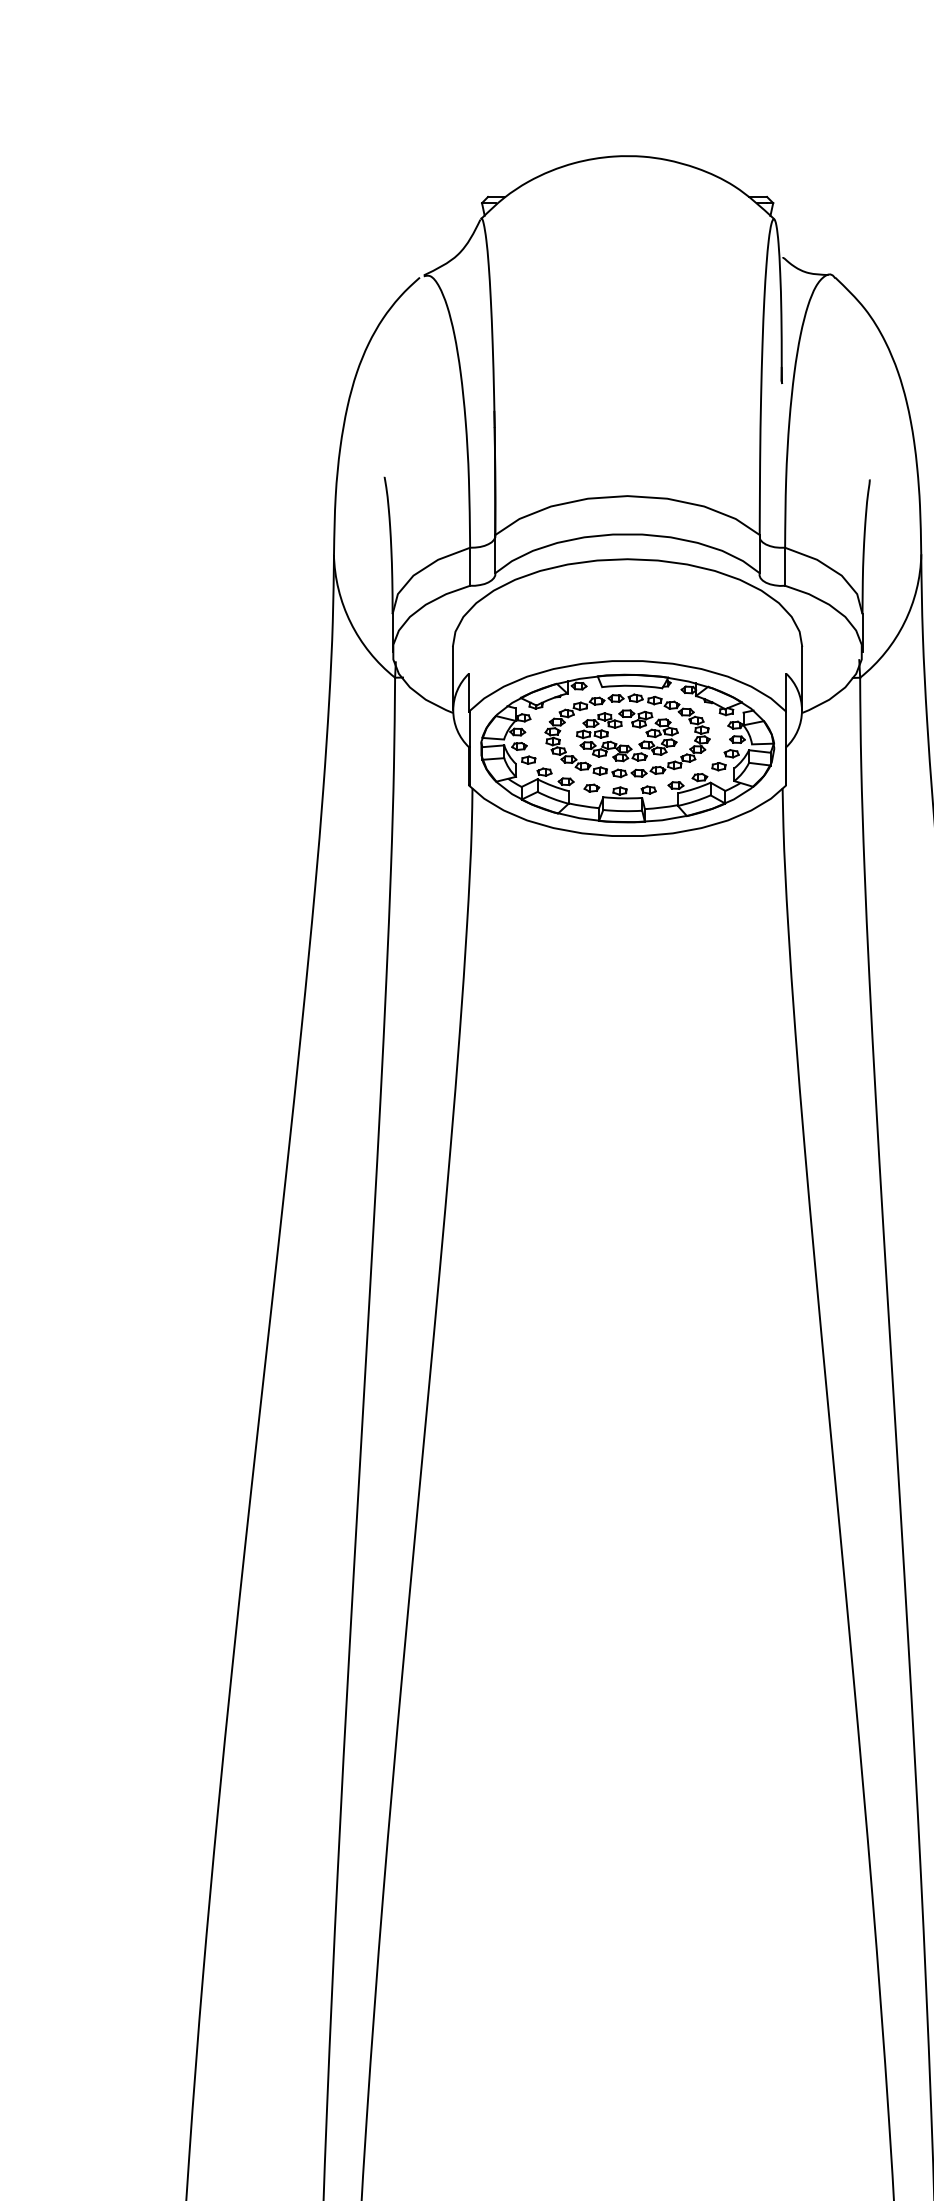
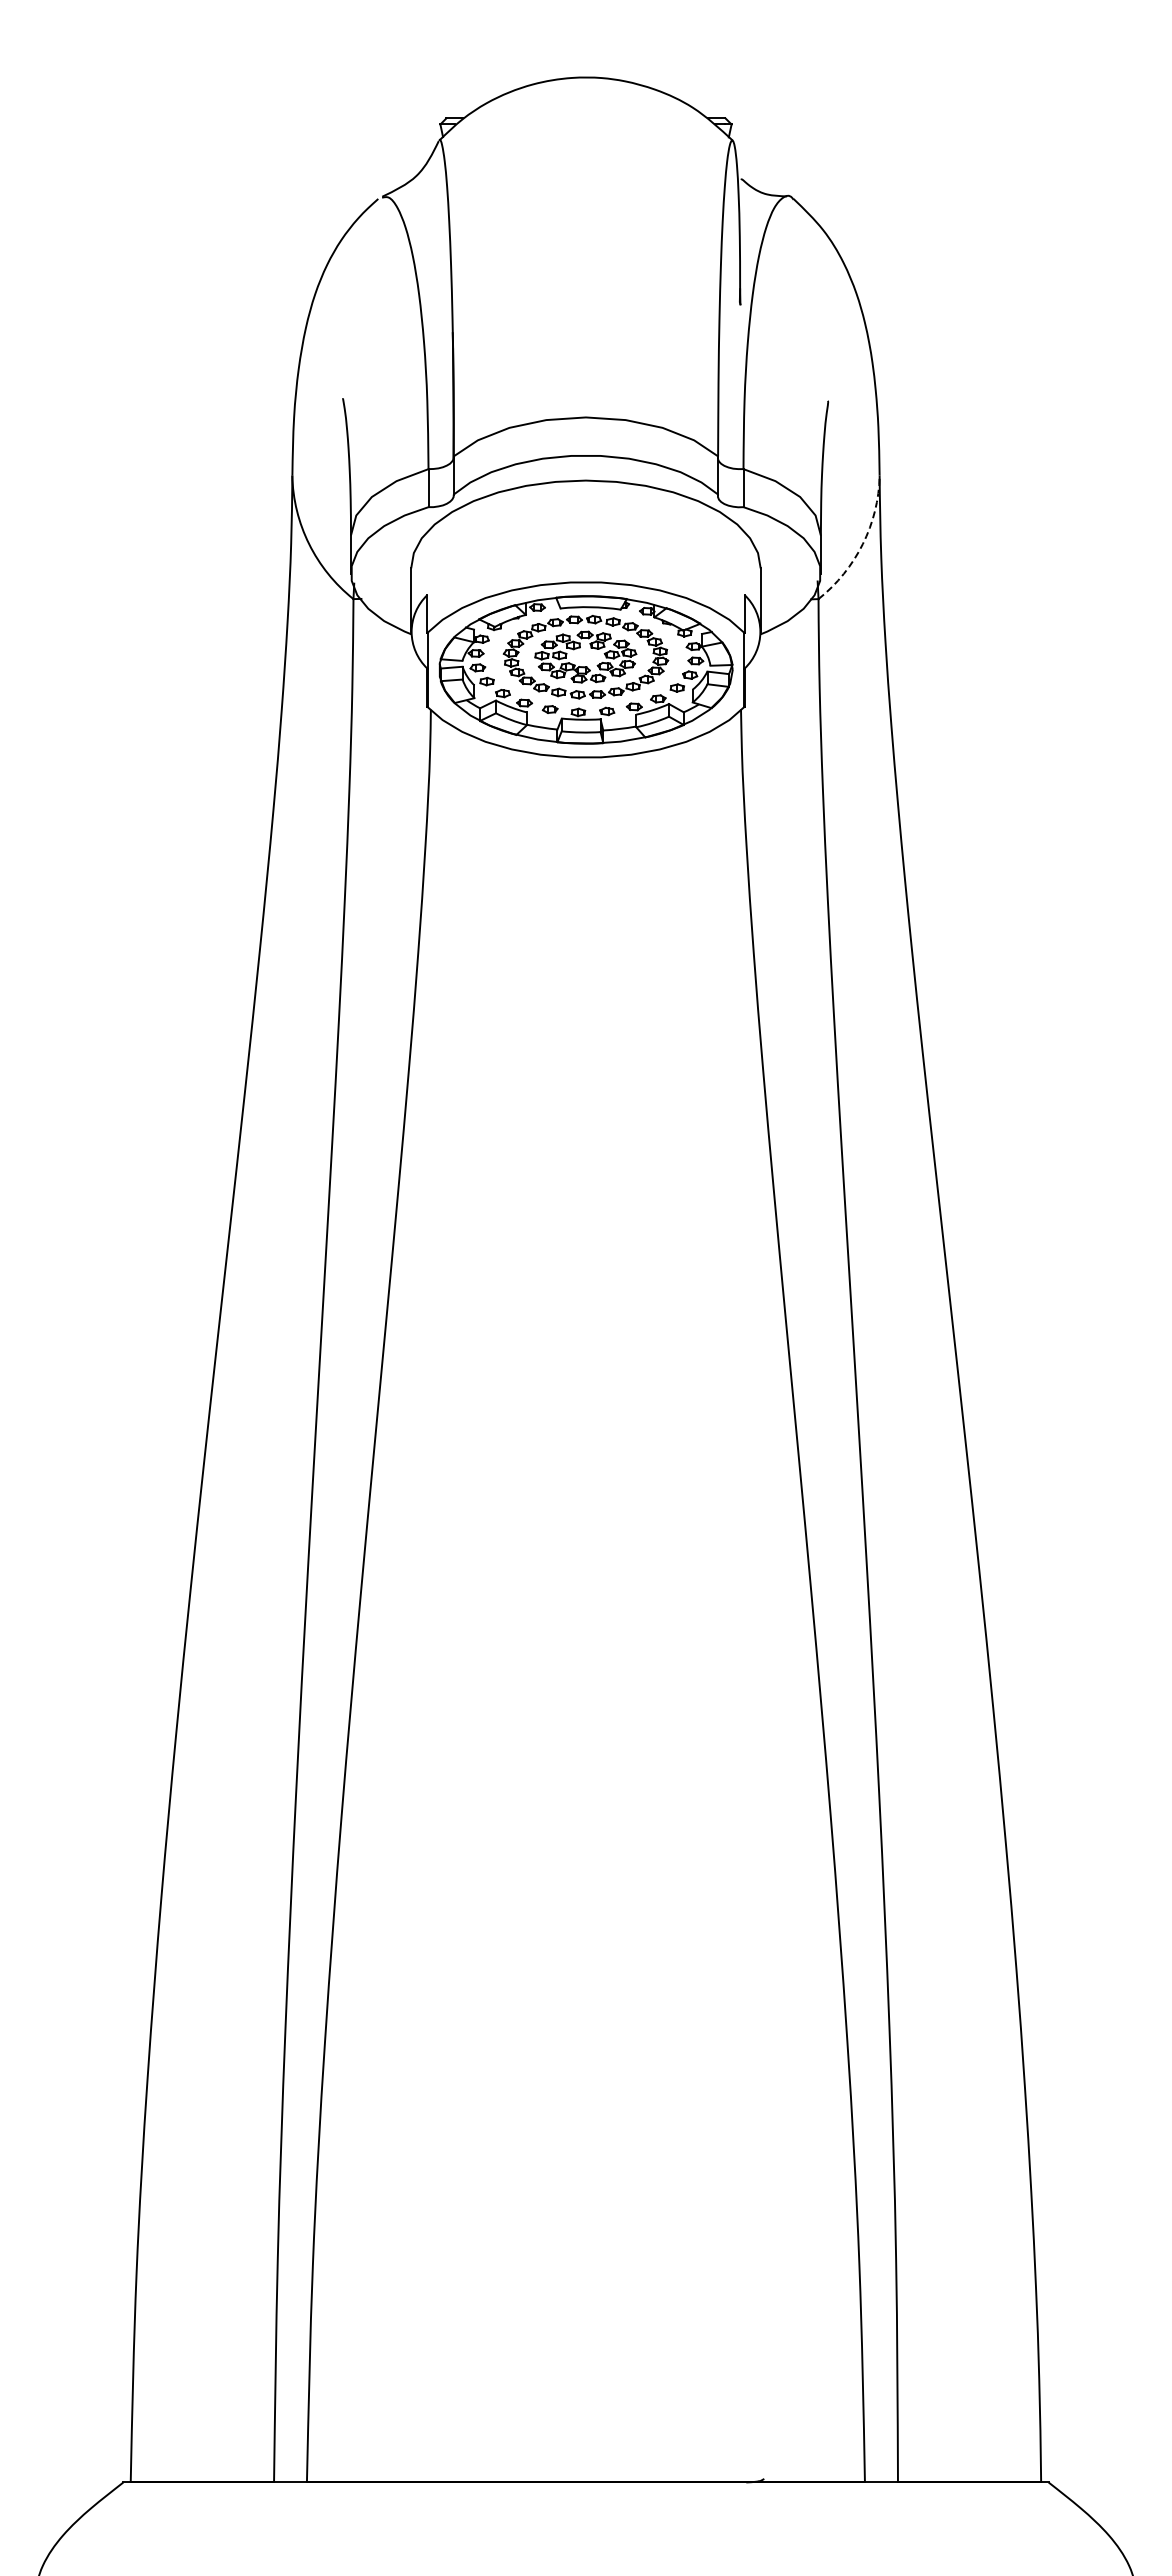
arc: (904, 623) -> (862, 544), solid -> dashed

